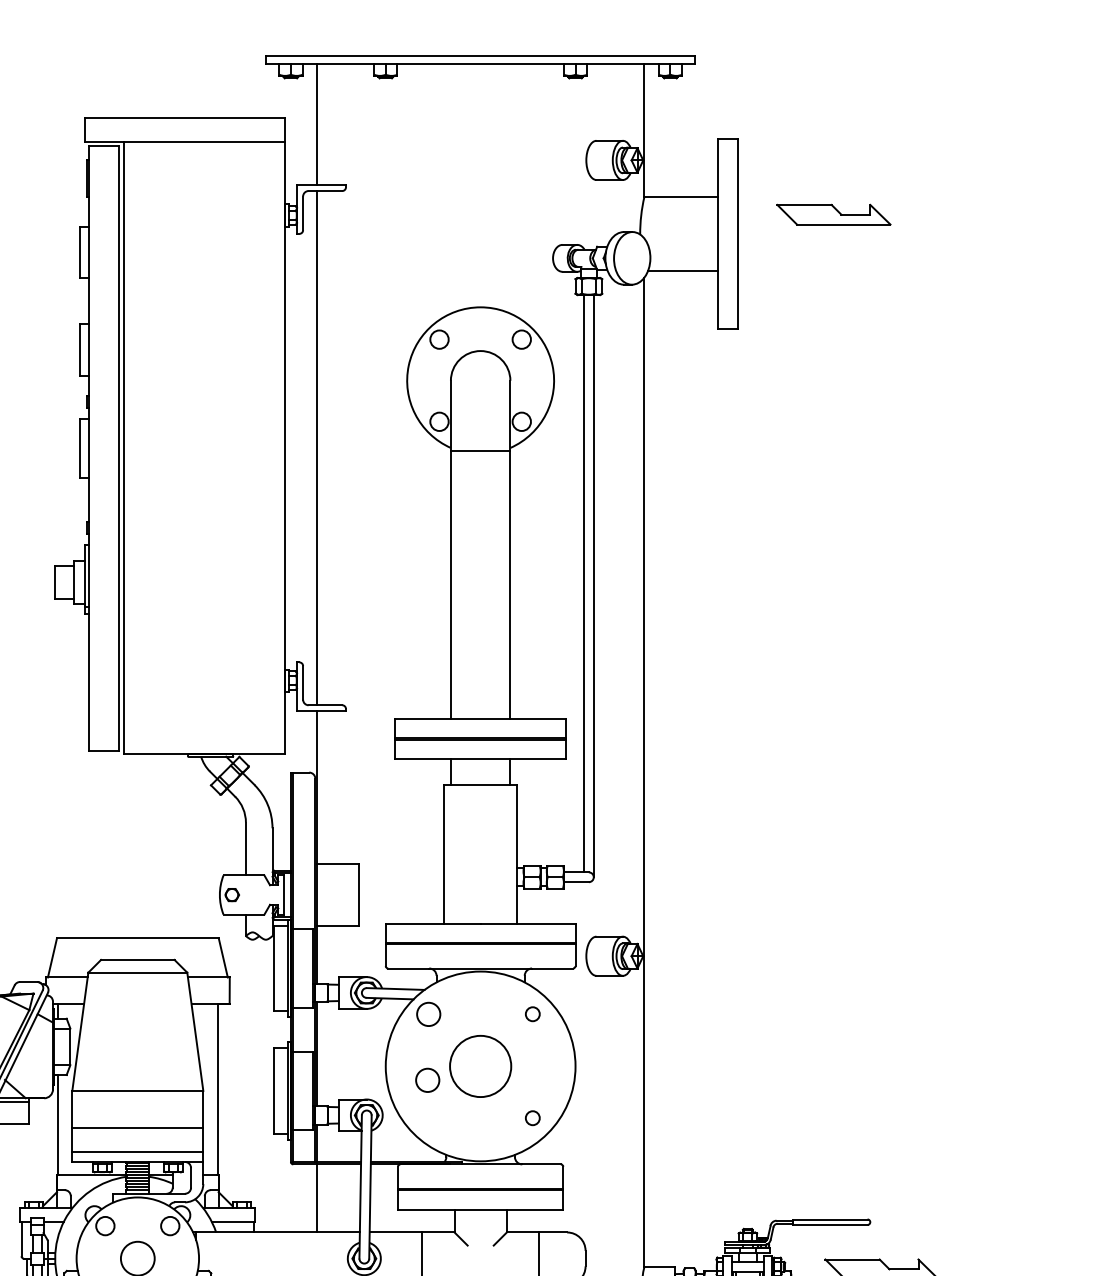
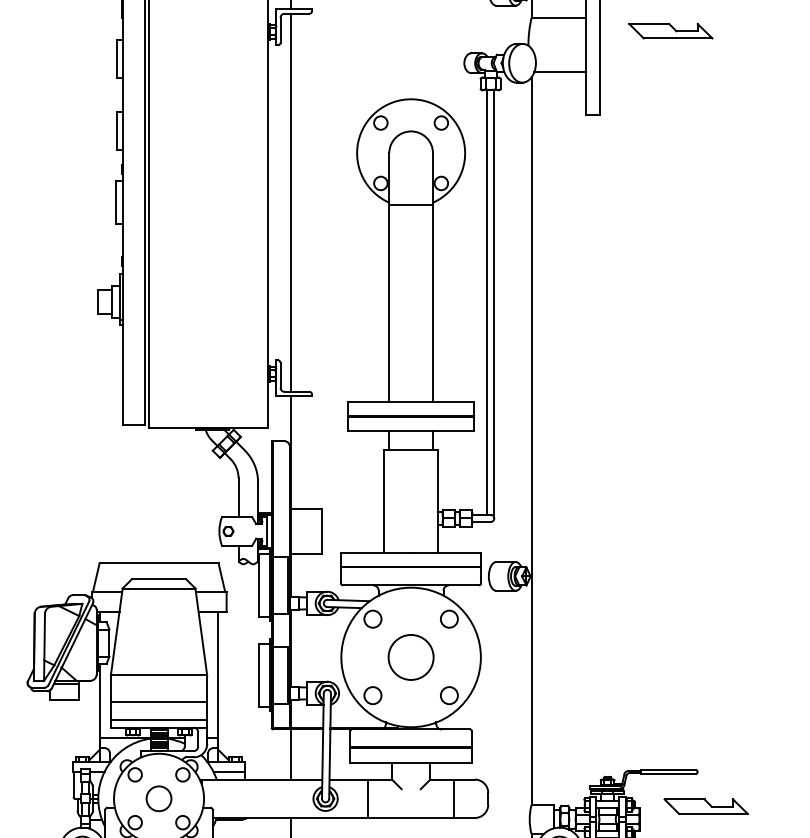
circle: (532, 1013) -> (449, 618), size x1.67
circle: (427, 1079) -> (372, 695), moved
circle: (532, 1117) -> (449, 695), size x1.67

